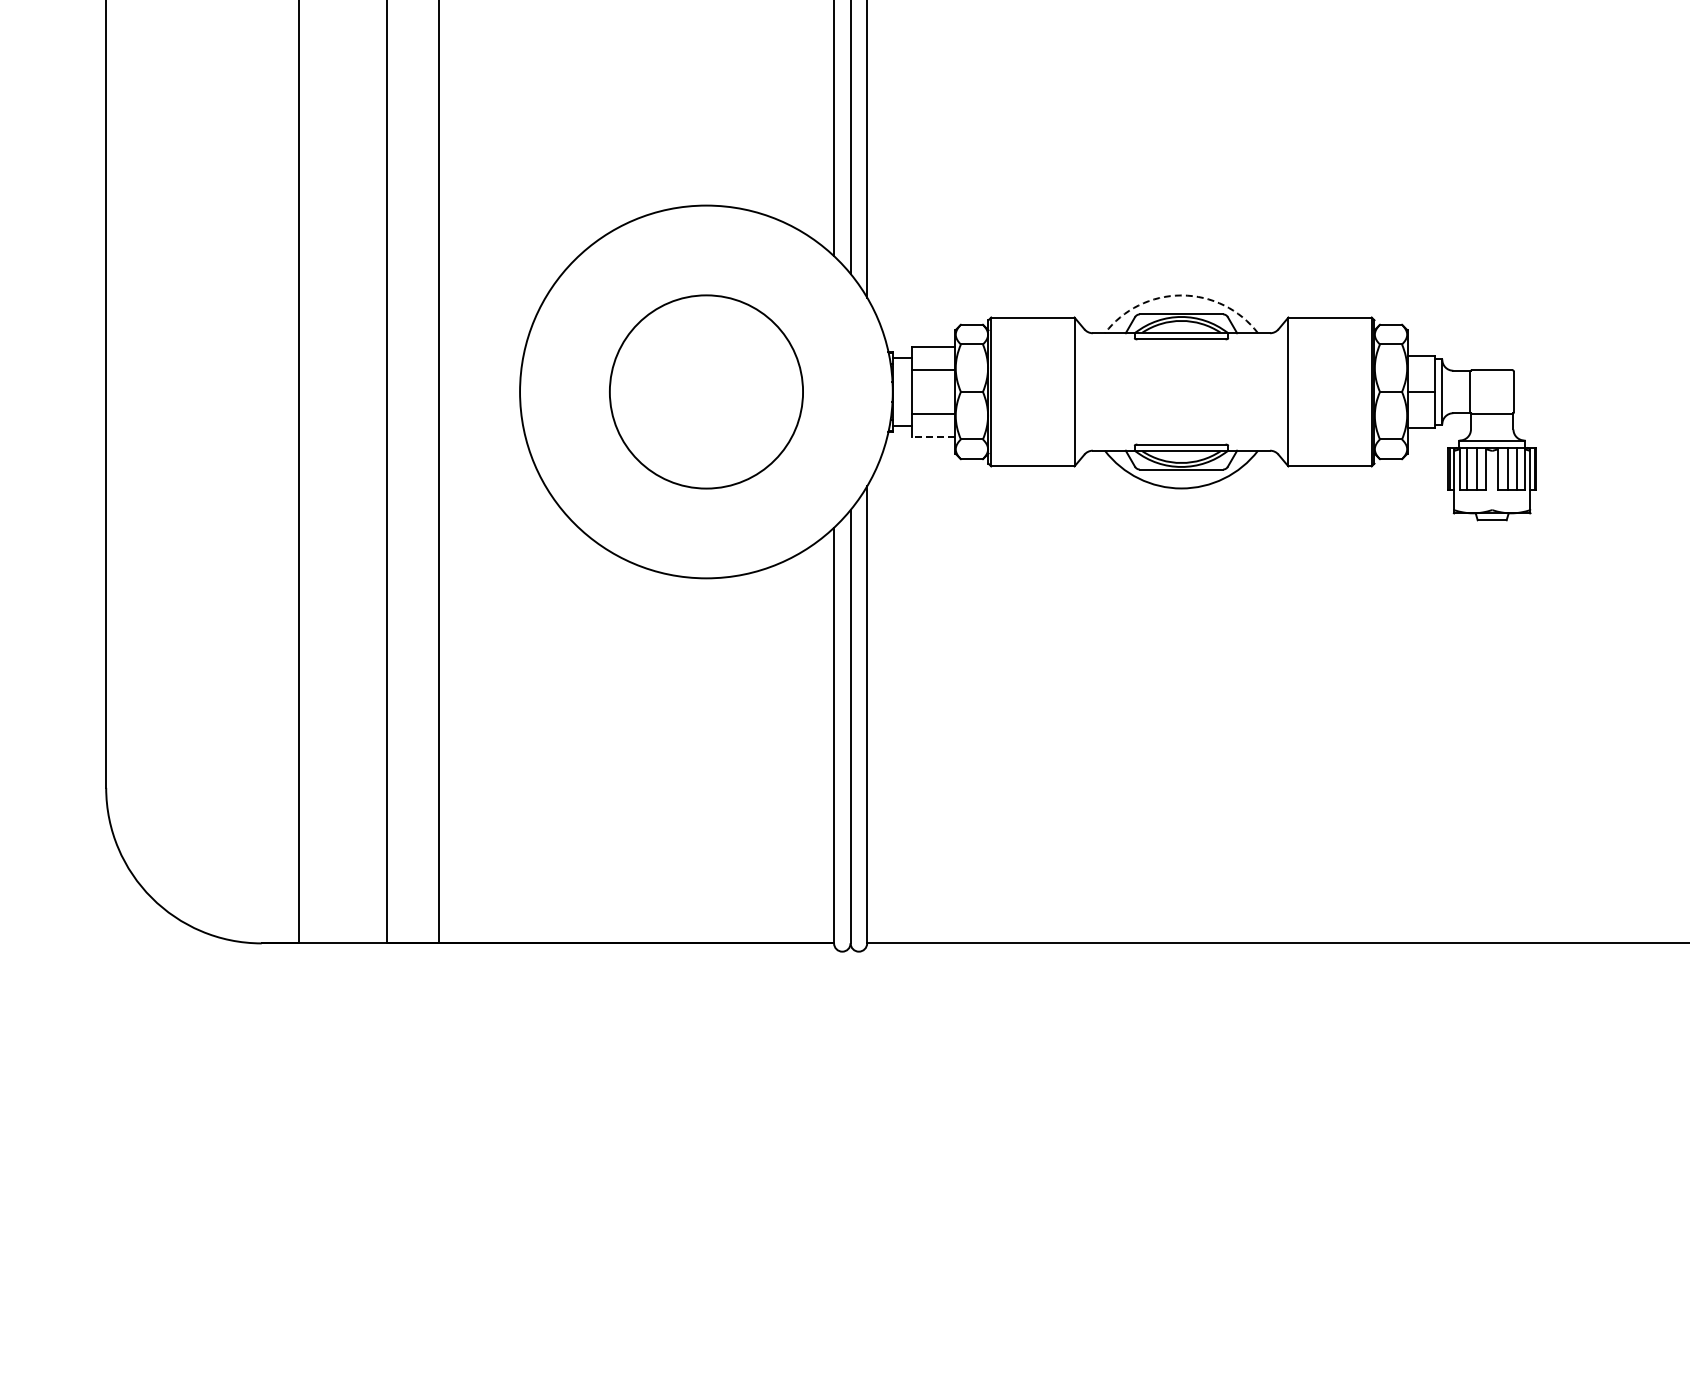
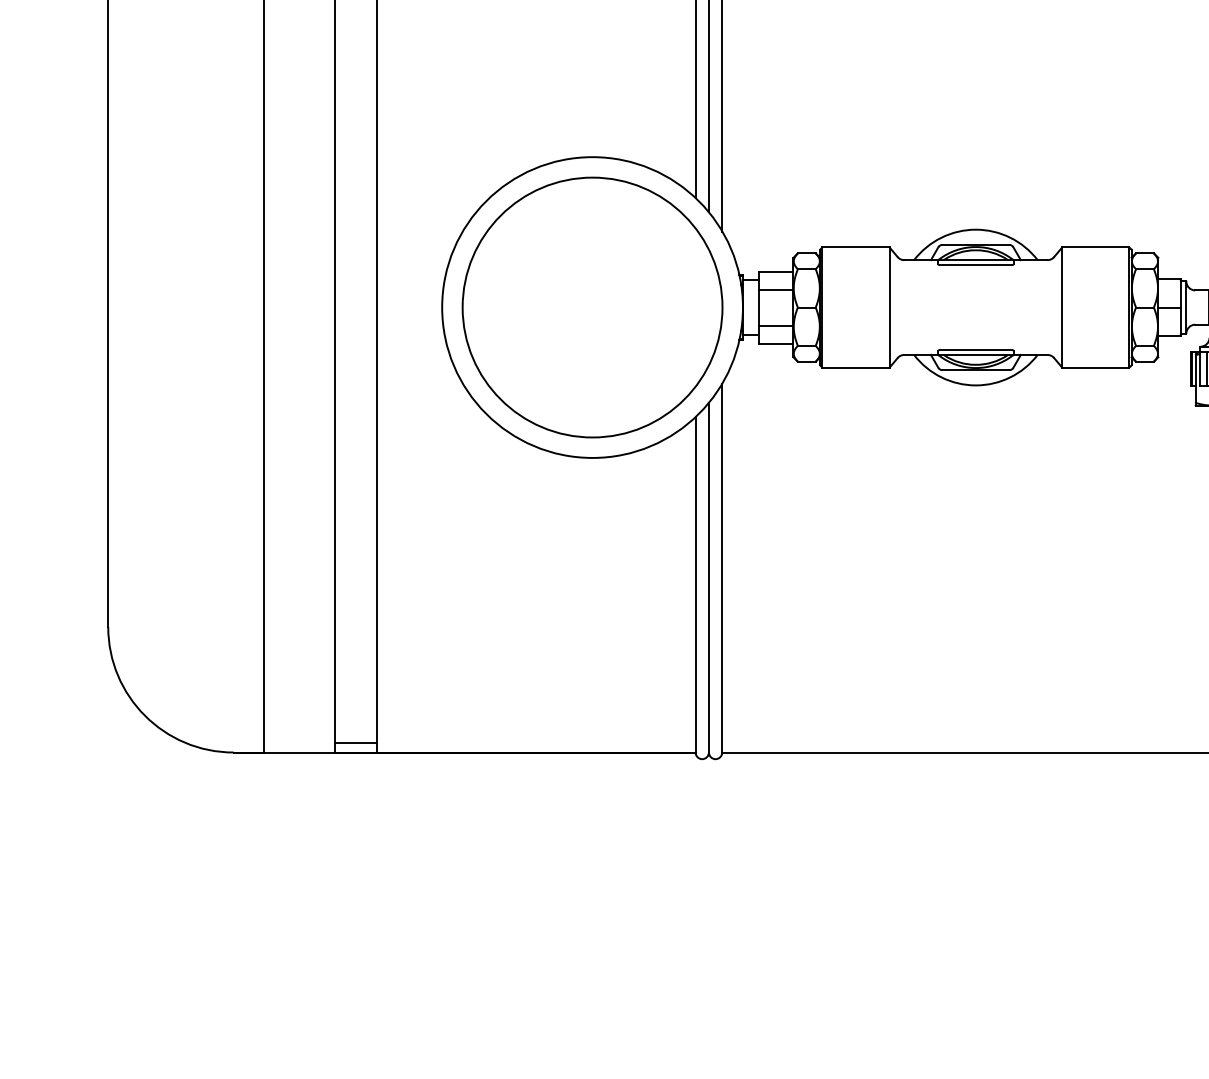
arc: (1181, 295) -> (975, 229), dashed -> solid
circle: (706, 391) -> (592, 307), size x1.67
line: (933, 436) -> (775, 343), dashed -> solid
line: (412, 931) -> (355, 742), added

